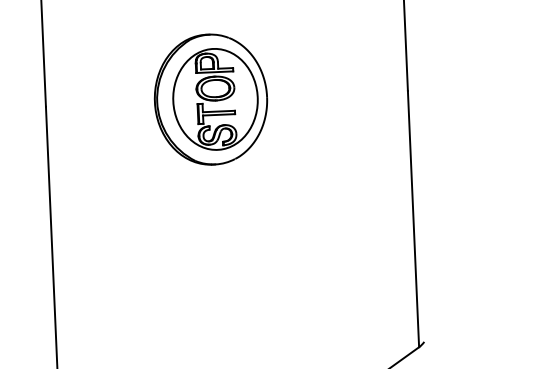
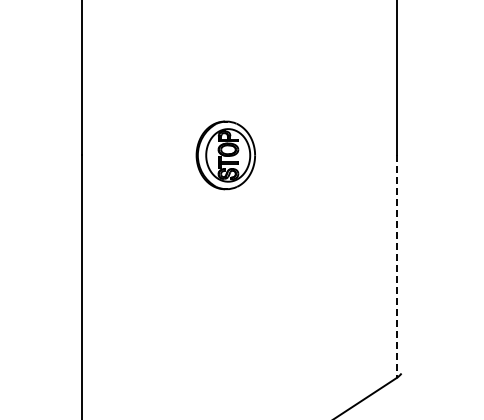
part: (210, 99) -> (225, 155), size x0.6
line: (413, 220) -> (396, 267), solid -> dashed

